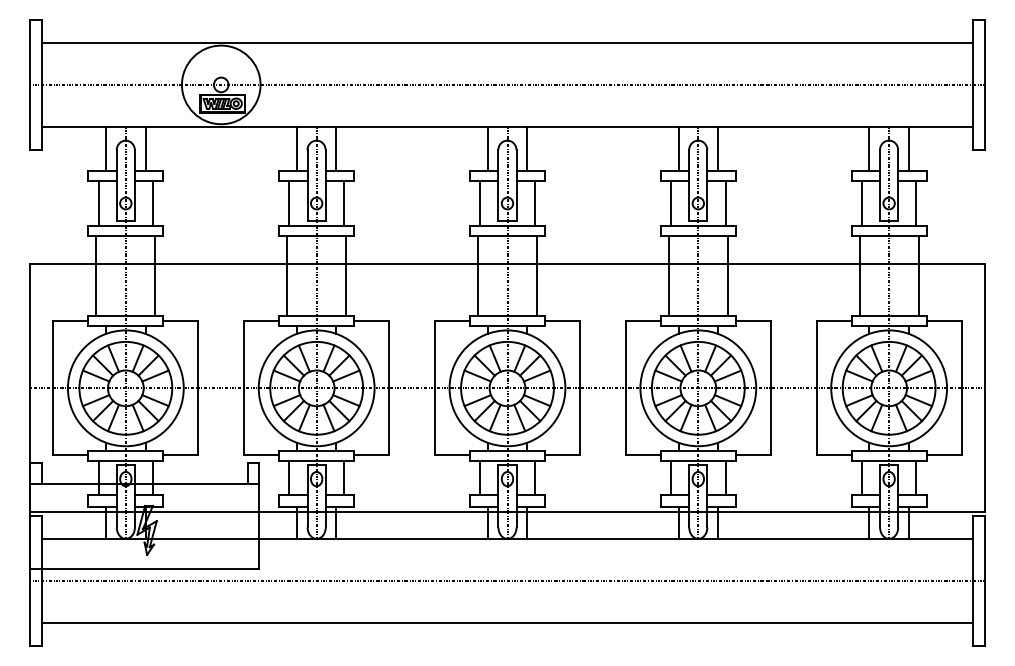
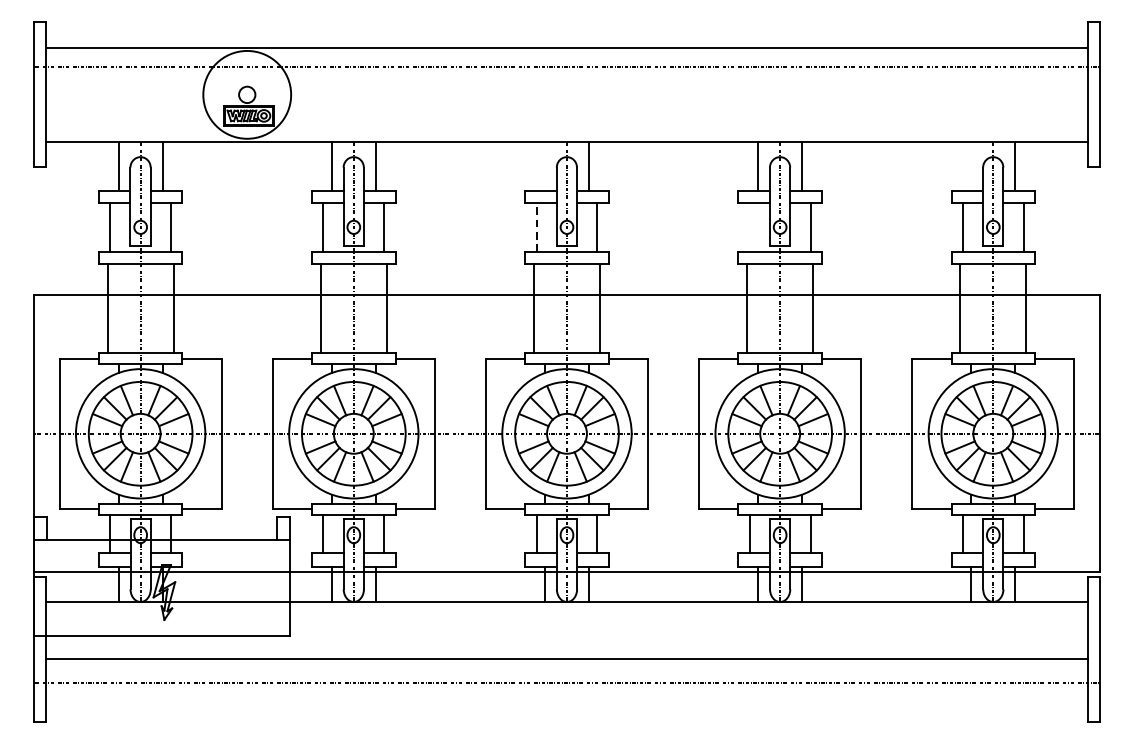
line: (507, 84) -> (567, 66), moved
line: (487, 148) -> (544, 165), removed
line: (869, 148) -> (971, 165), removed
line: (480, 202) -> (536, 226), solid -> dashed
line: (671, 203) -> (750, 227), removed
line: (507, 581) -> (567, 683), moved
line: (507, 622) -> (567, 658), moved

